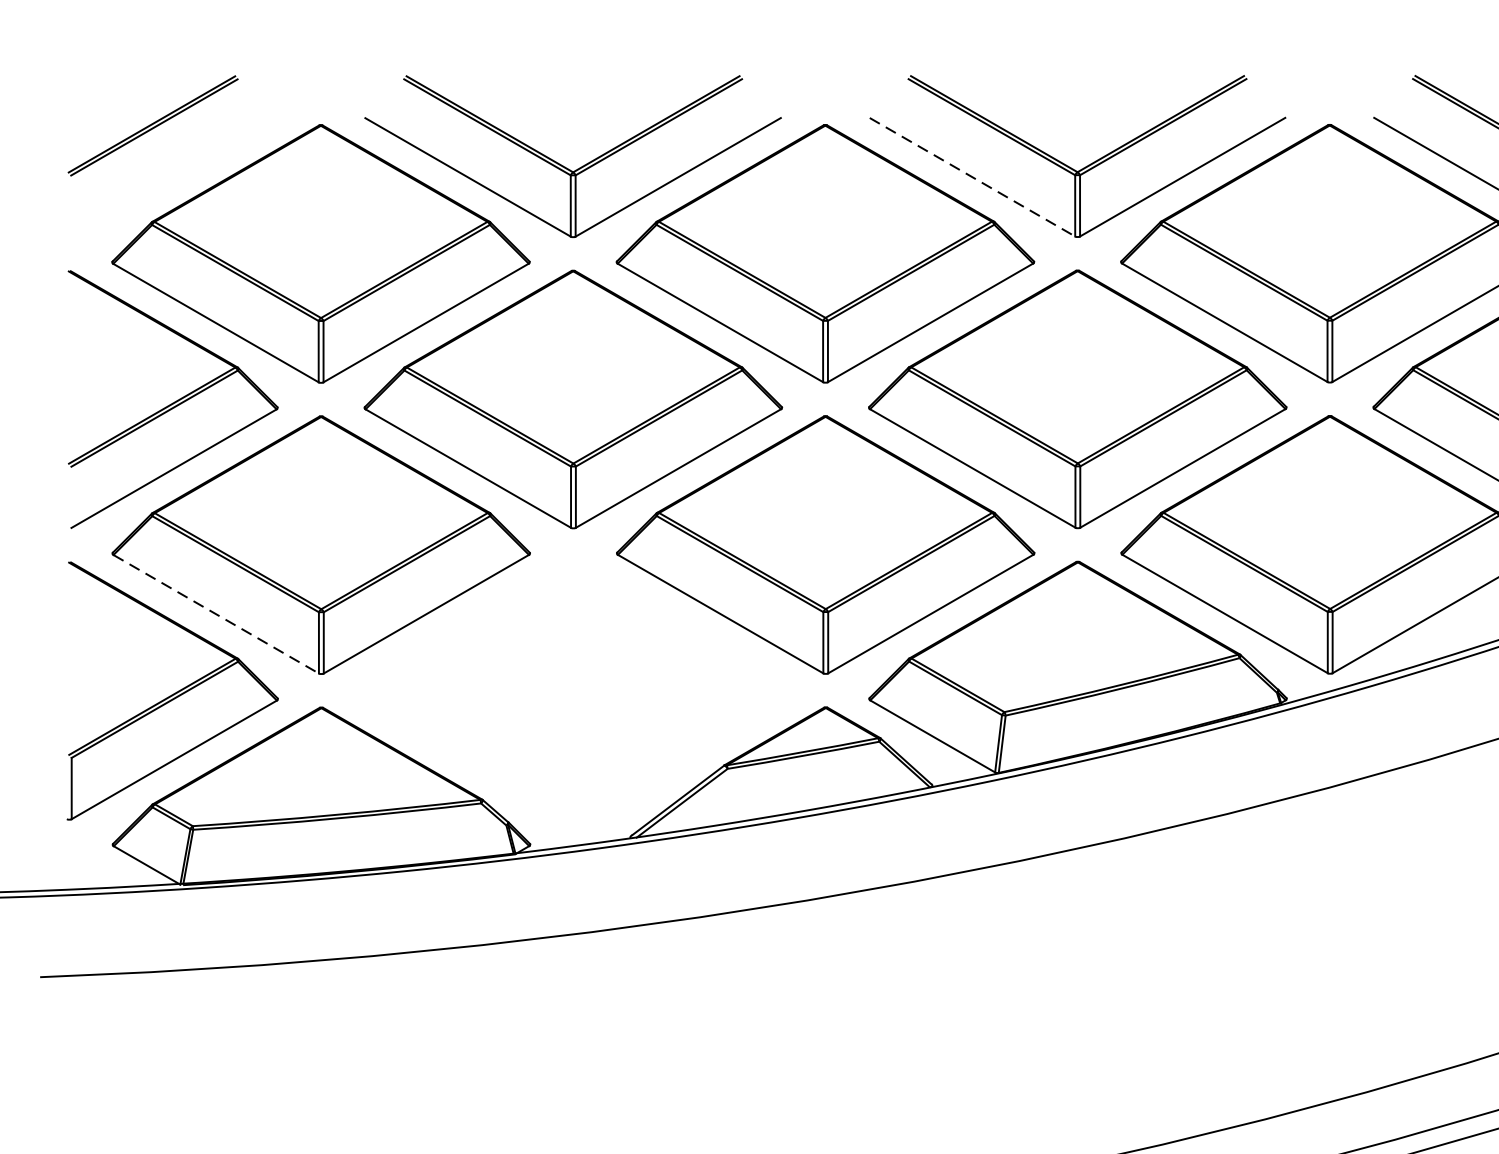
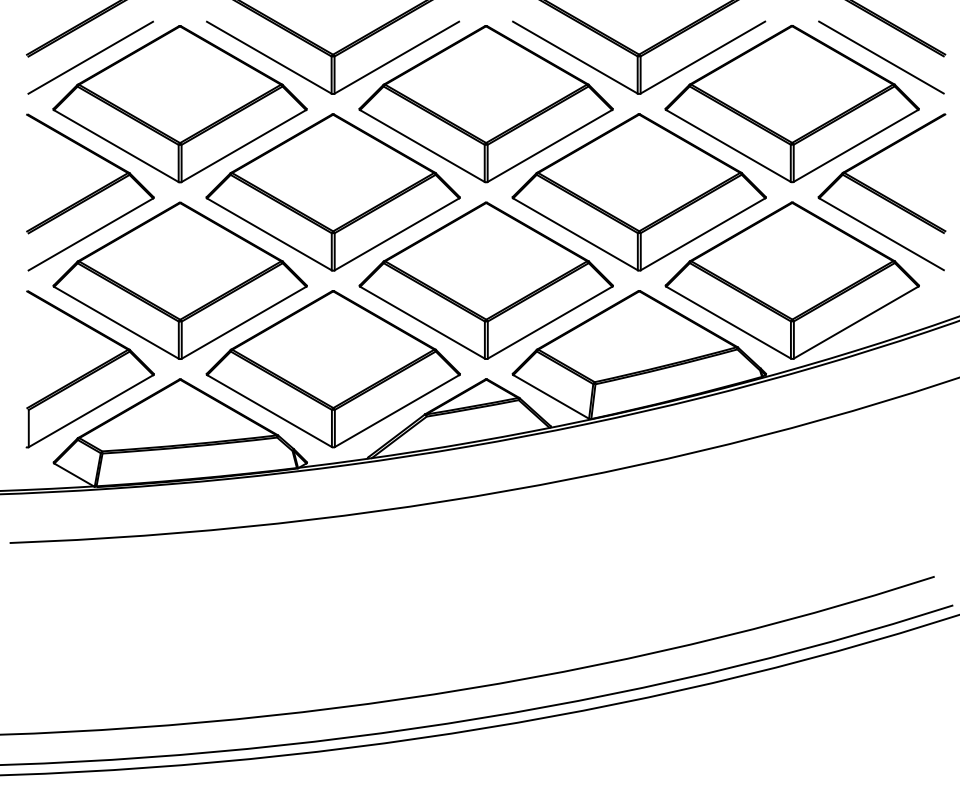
line: (173, 177) -> (90, 57), added
line: (972, 177) -> (575, 57), dashed -> solid
line: (216, 613) -> (116, 322), dashed -> solid
part: (572, 691) -> (332, 369), added

